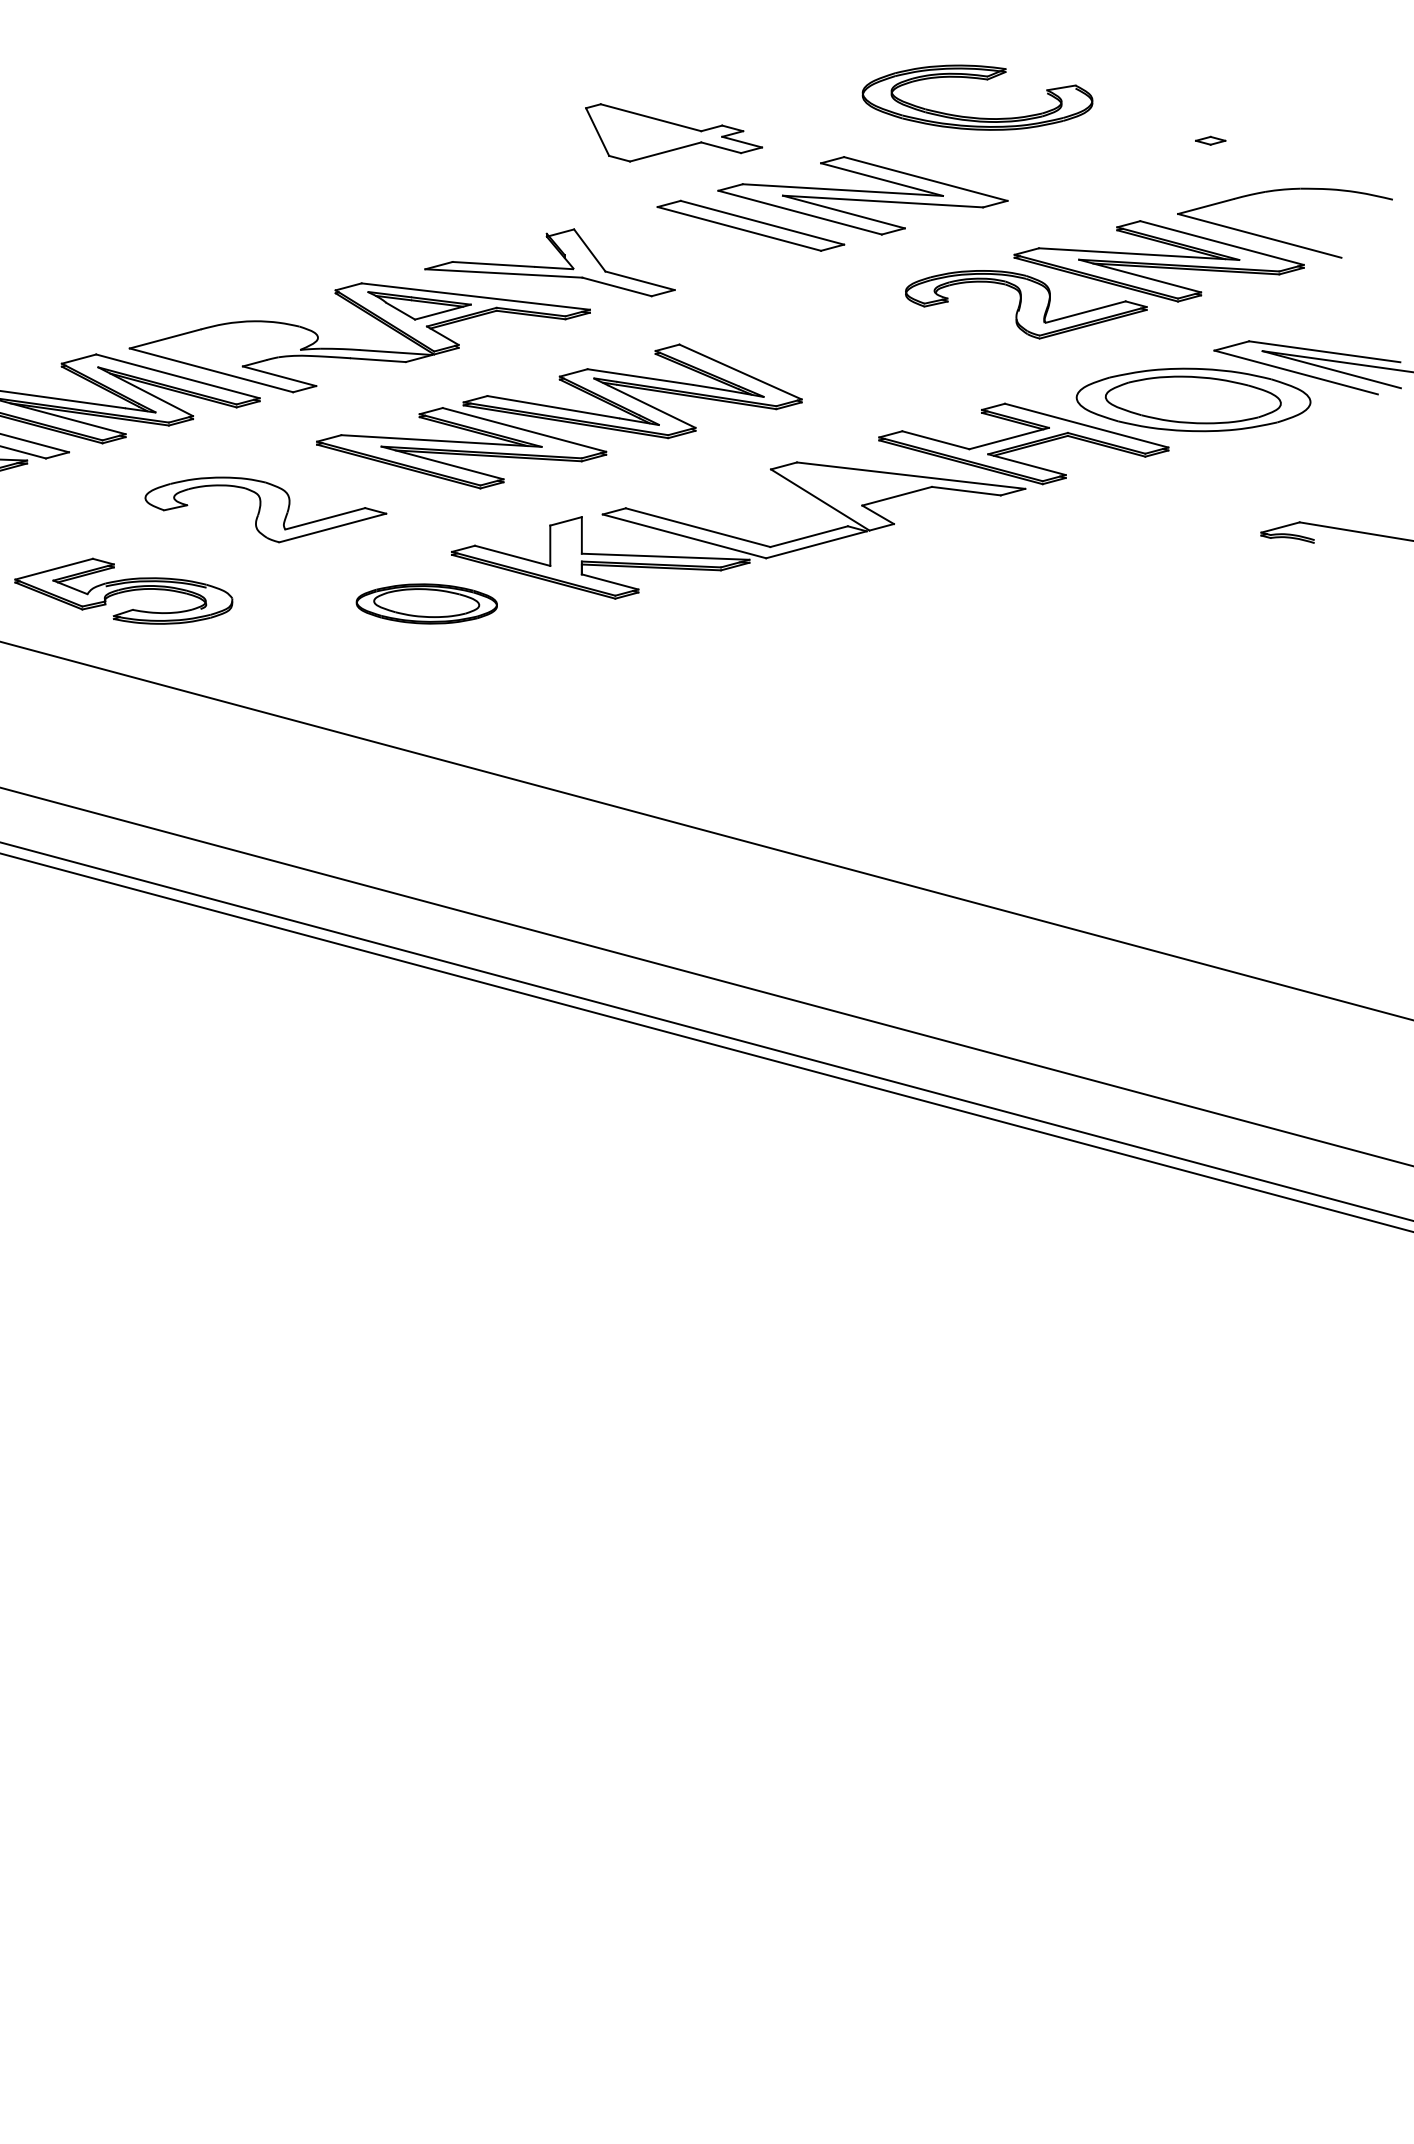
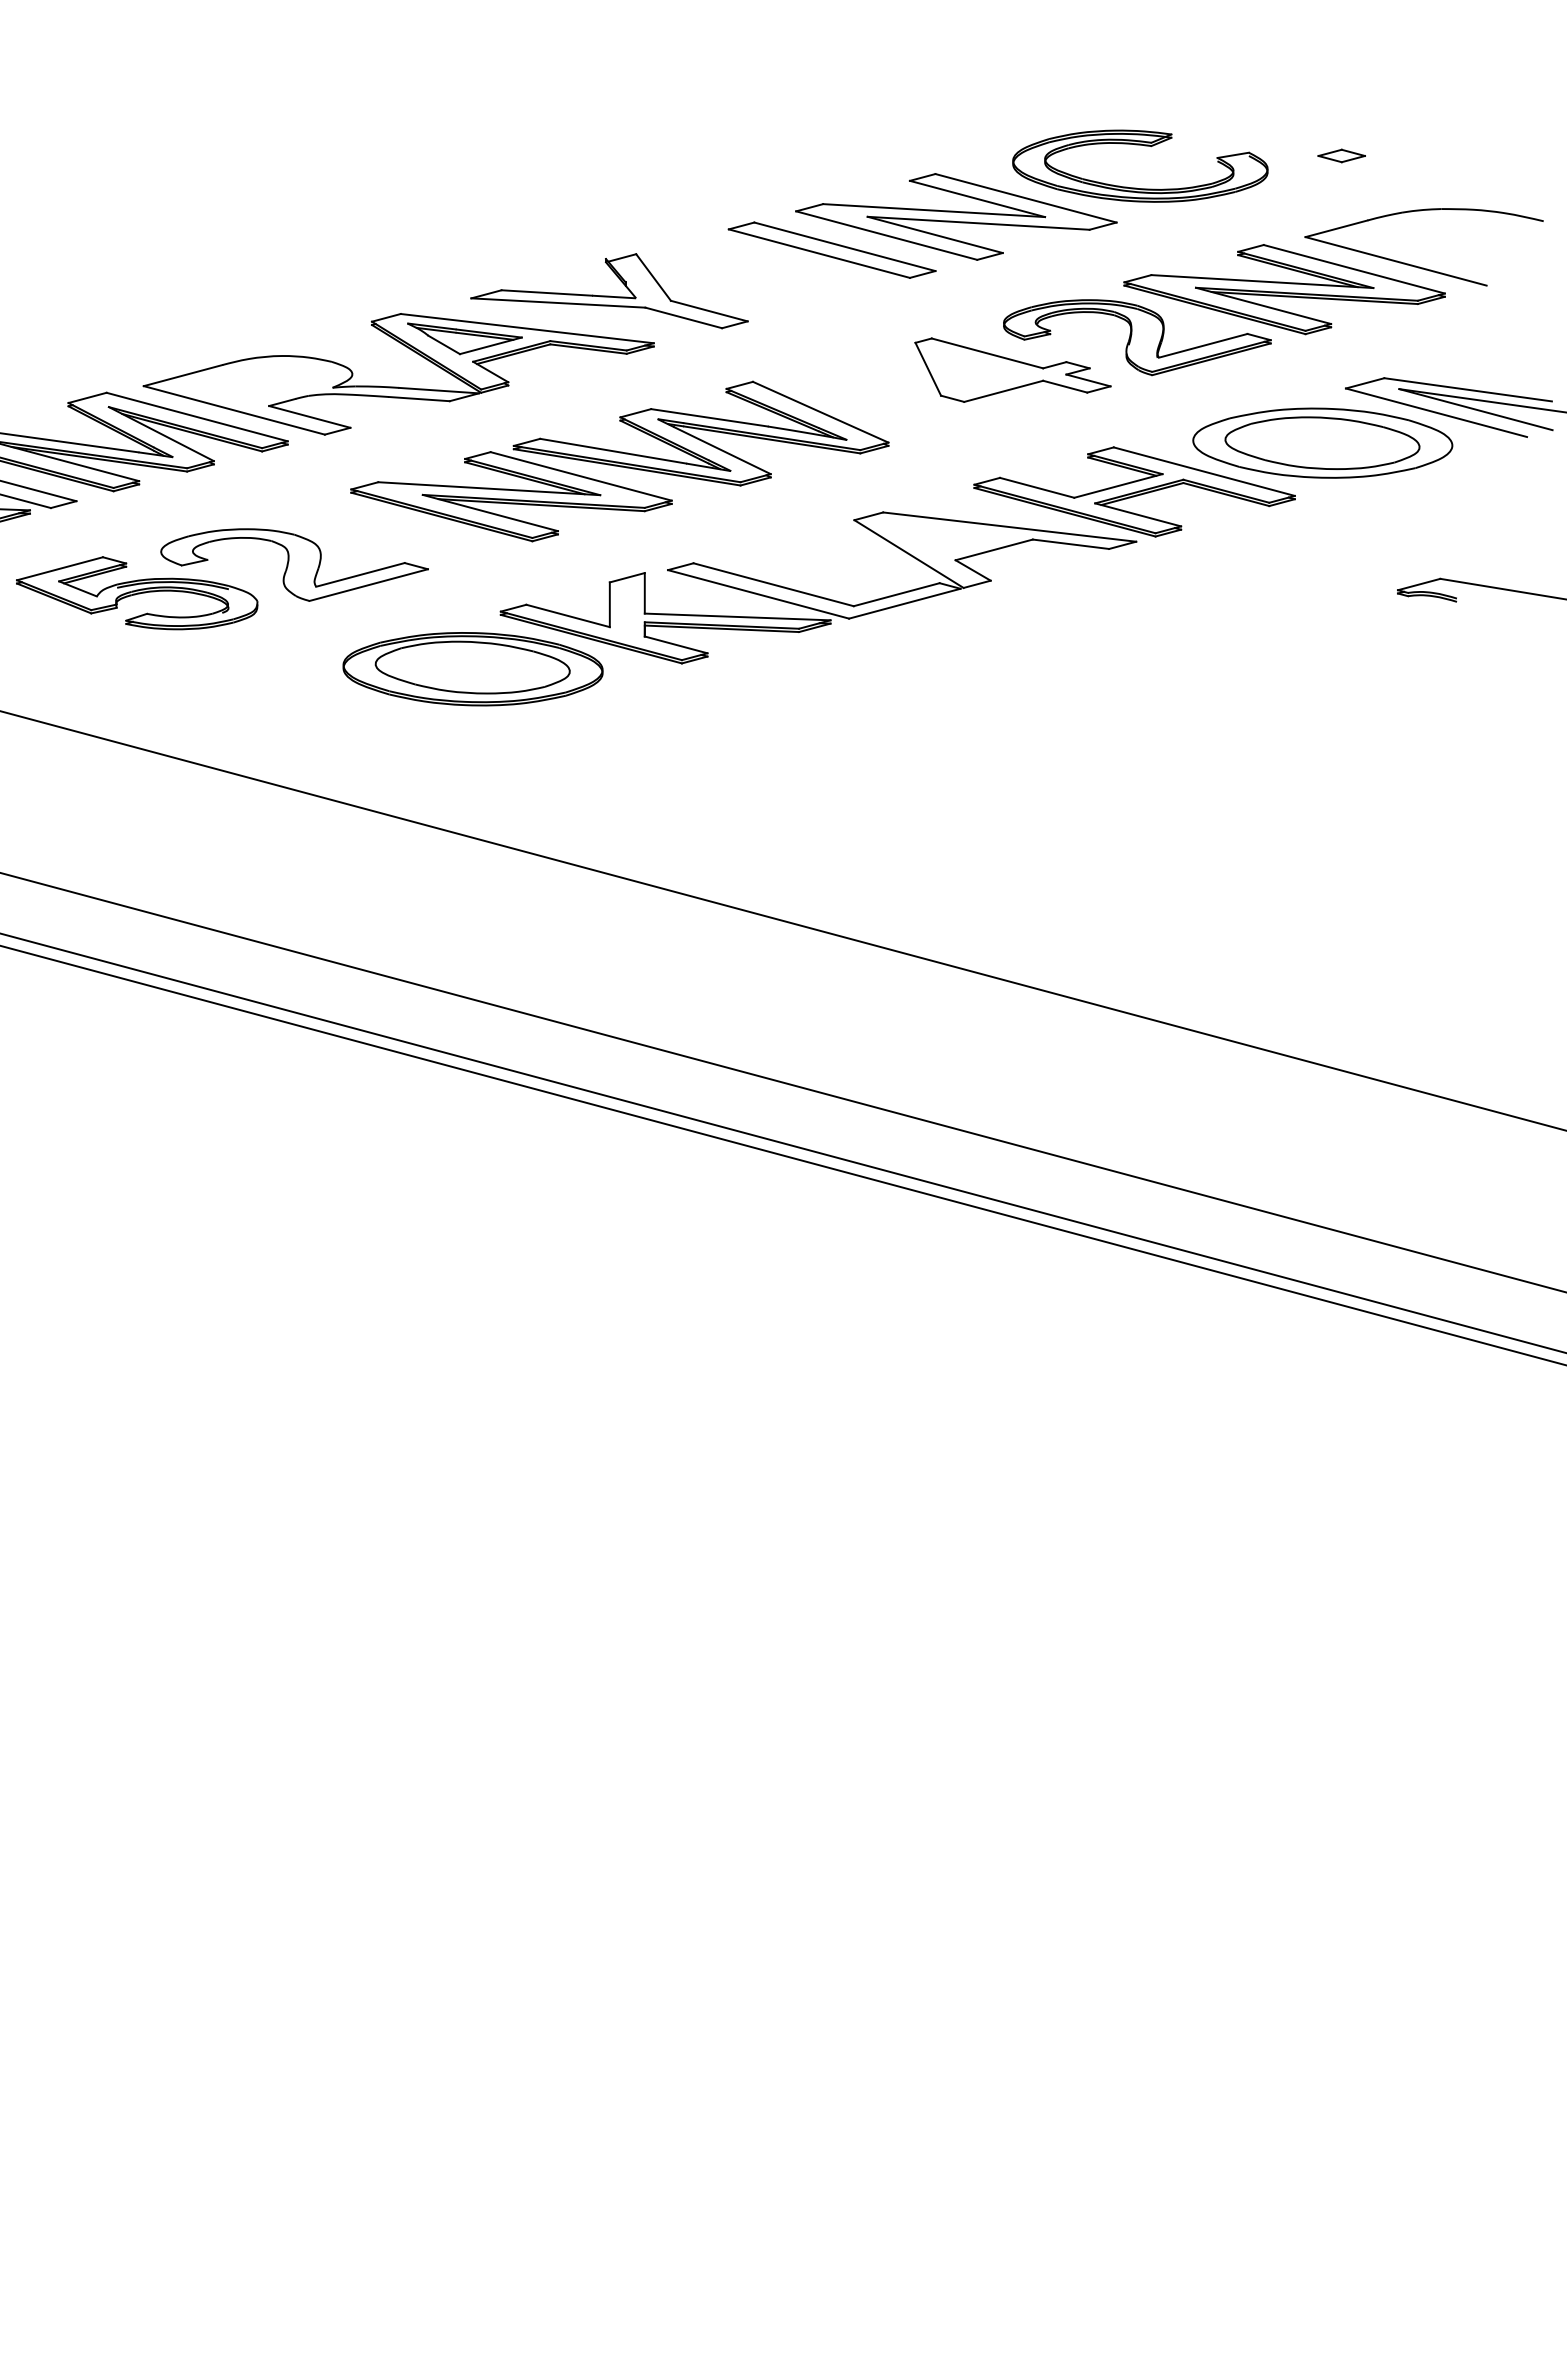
part: (981, 79) -> (1144, 146), moved
part: (673, 132) -> (1012, 369), moved
part: (1210, 140) -> (1341, 155), size x1.43
part: (124, 591) -> (137, 593), moved
part: (426, 604) -> (472, 669), size x1.67

